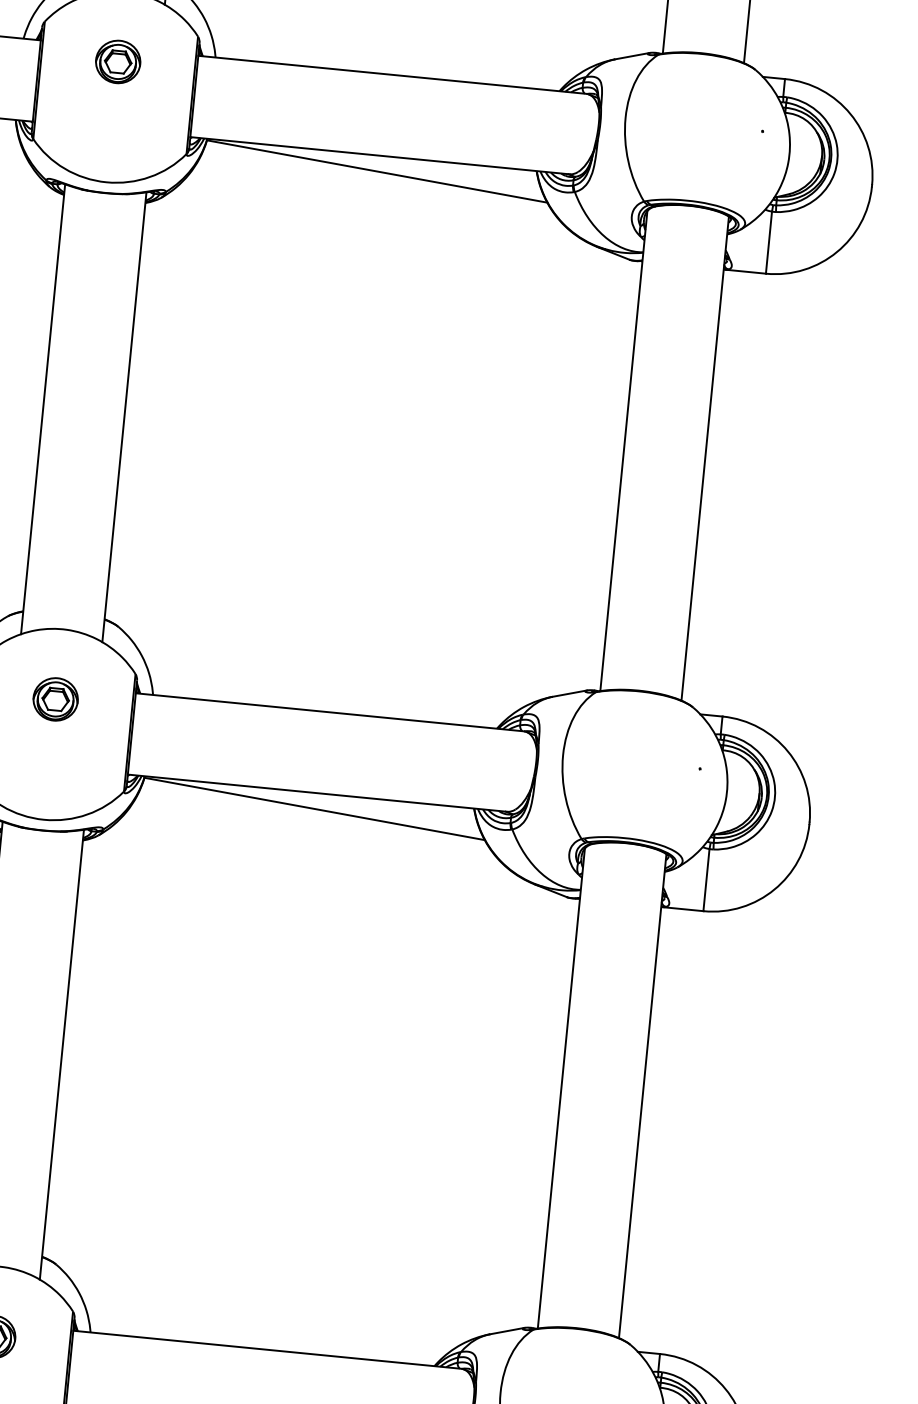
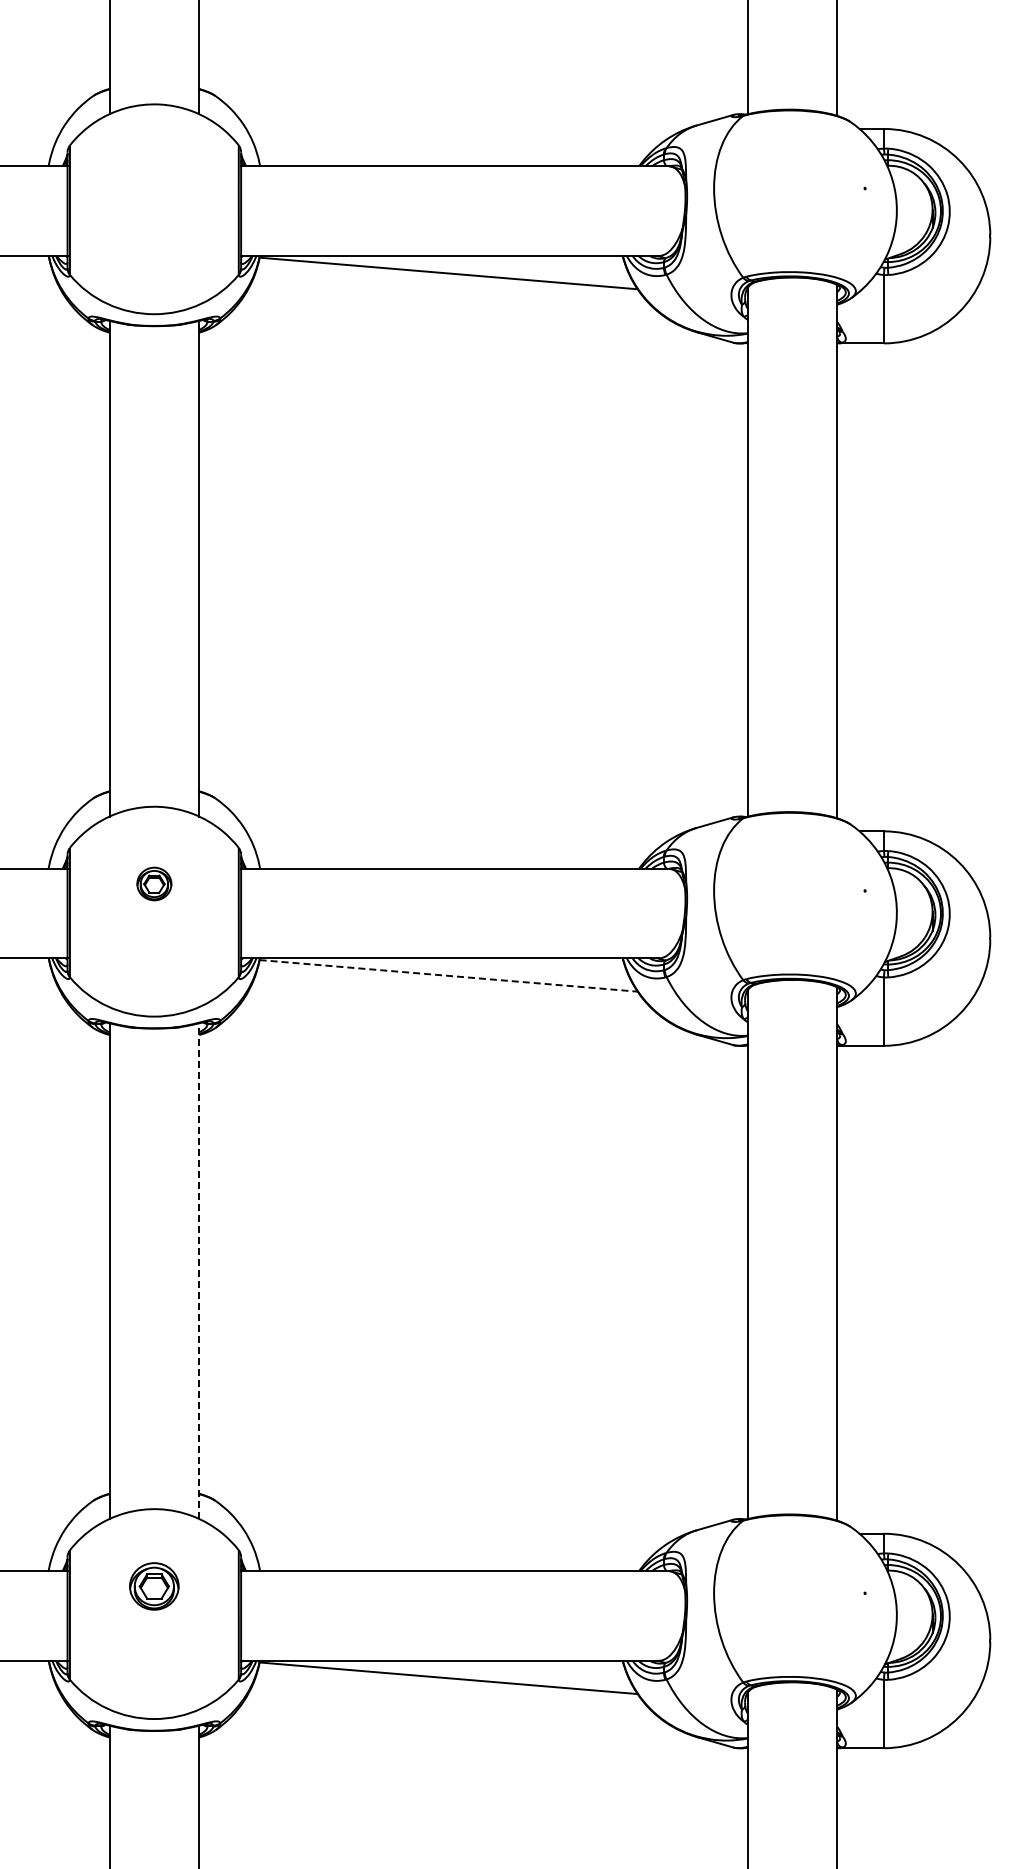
part: (118, 61) -> (154, 181), removed
part: (55, 698) -> (154, 883), size x0.7
line: (314, 808) -> (448, 975), solid -> dashed
line: (62, 1055) -> (199, 1271), solid -> dashed

